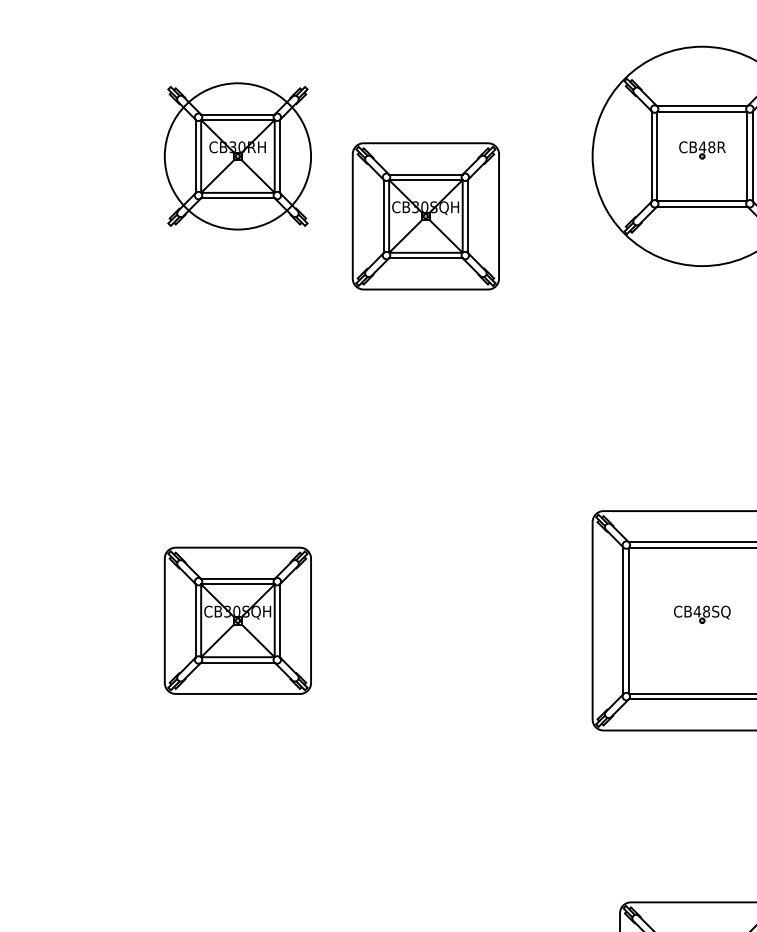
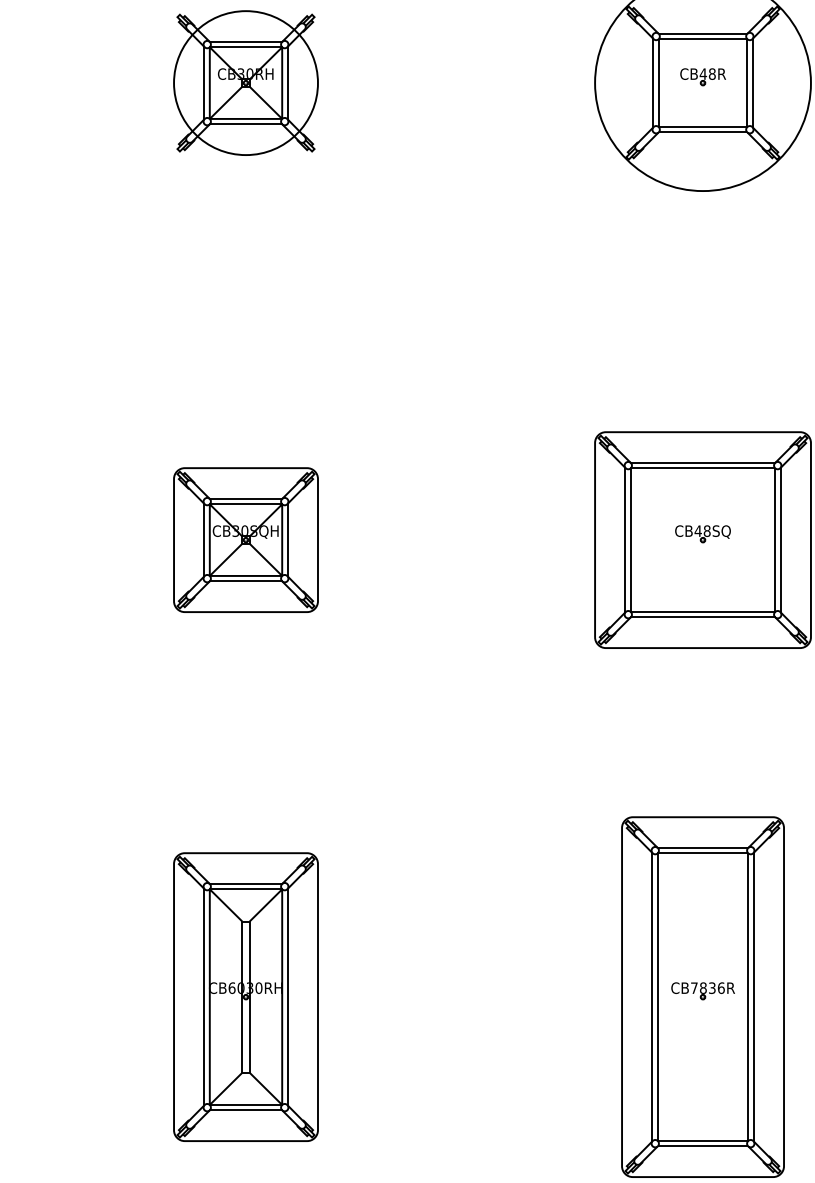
part: (425, 215) -> (430, 141), removed

